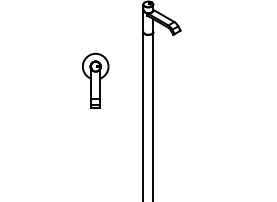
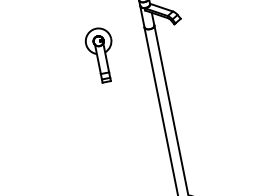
part: (95, 80) -> (101, 54), moved

